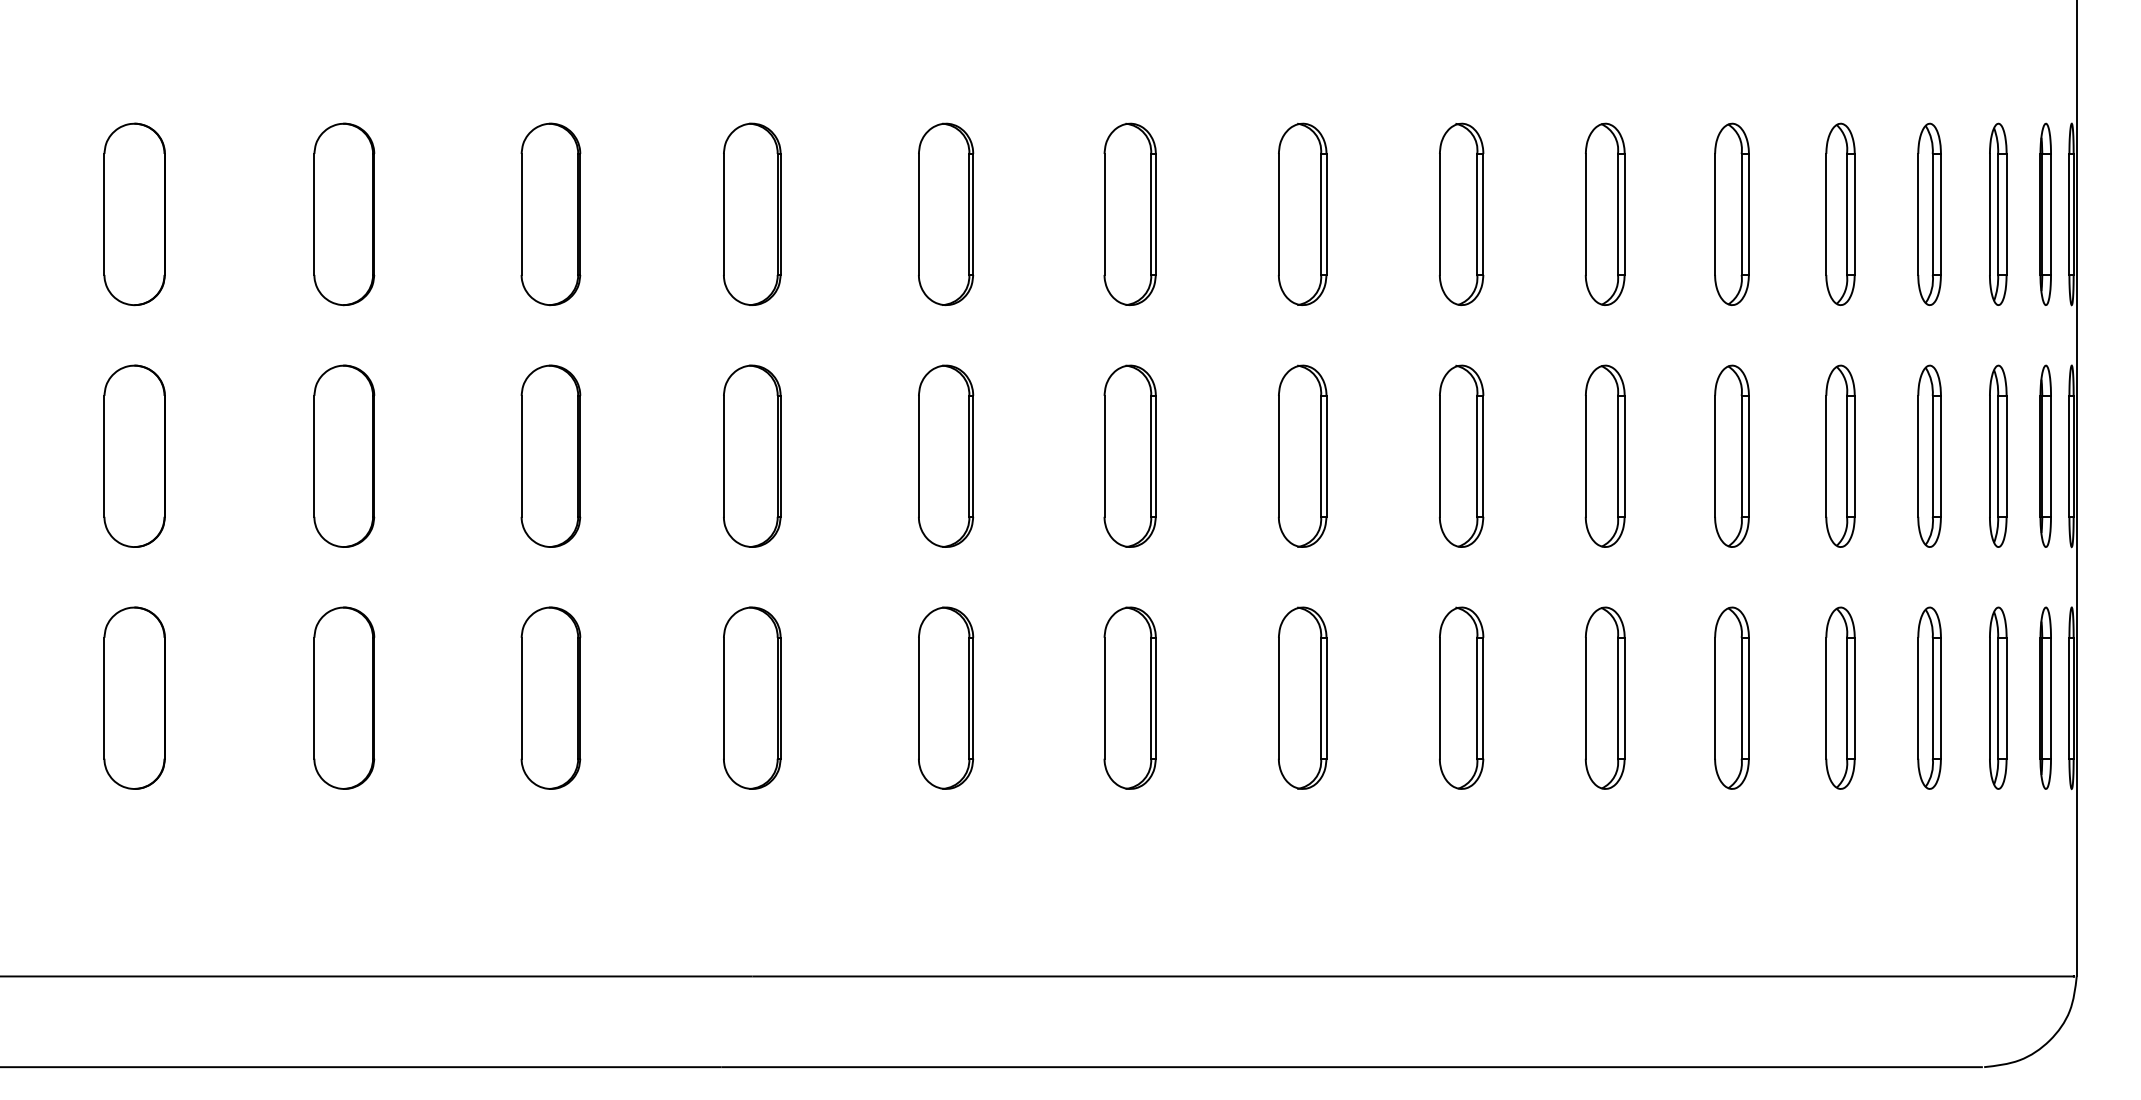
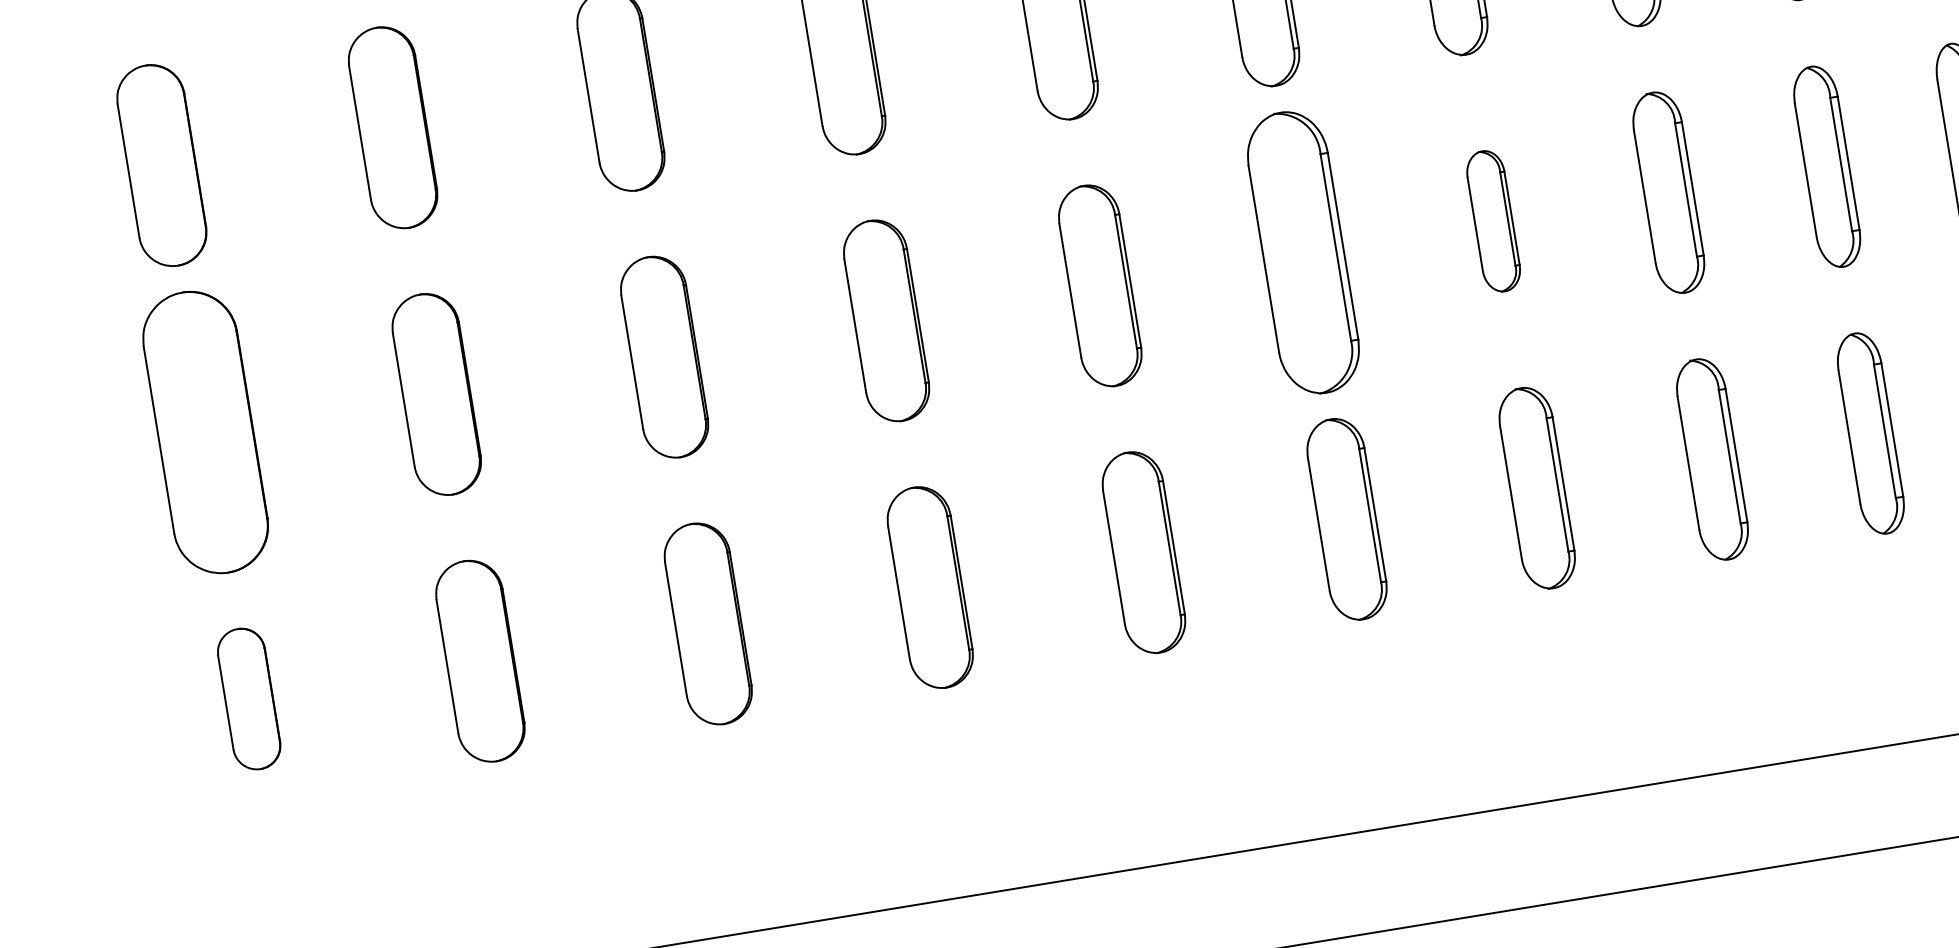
part: (134, 455) -> (205, 431), size x1.4
part: (1129, 455) -> (1302, 251), size x1.4
part: (1302, 455) -> (1493, 220), size x0.7
part: (134, 697) -> (248, 698), size x0.7

